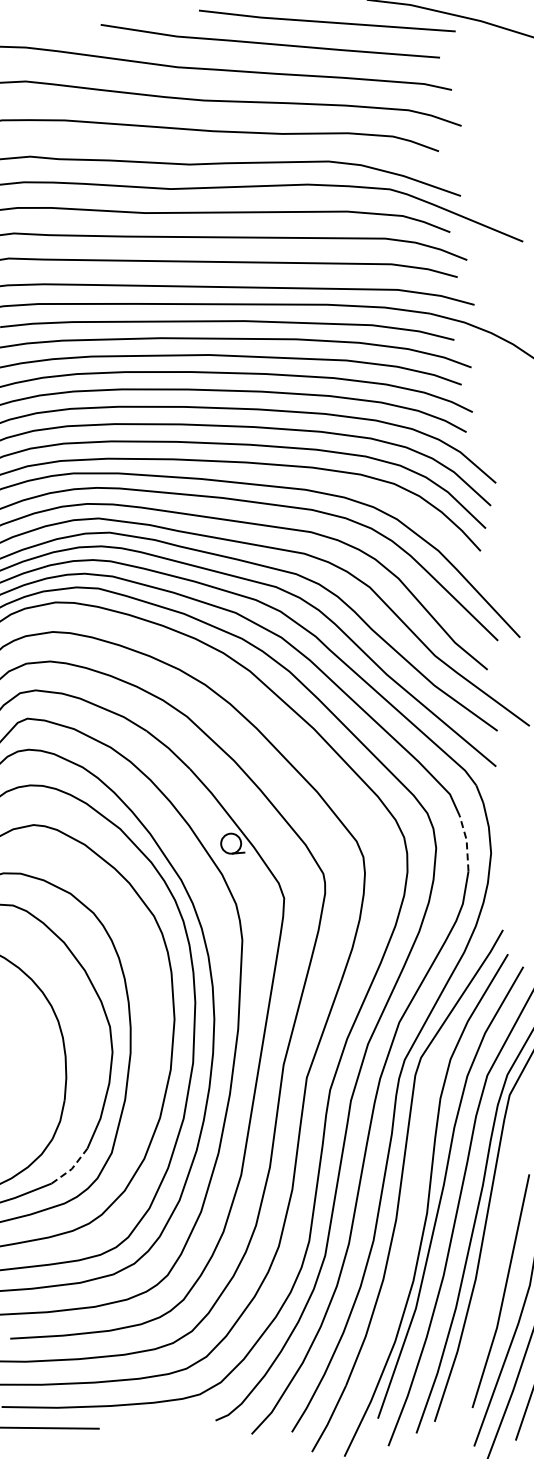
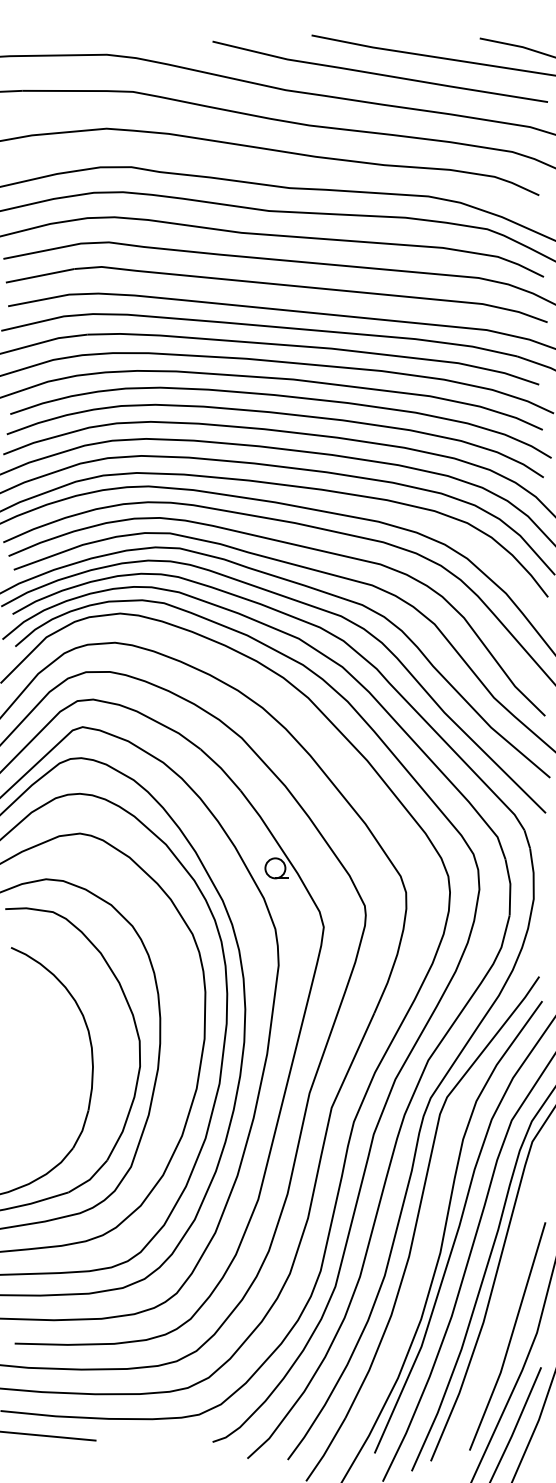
line: (466, 841) -> (510, 885), dashed -> solid
line: (71, 1169) -> (89, 1179), dashed -> solid

